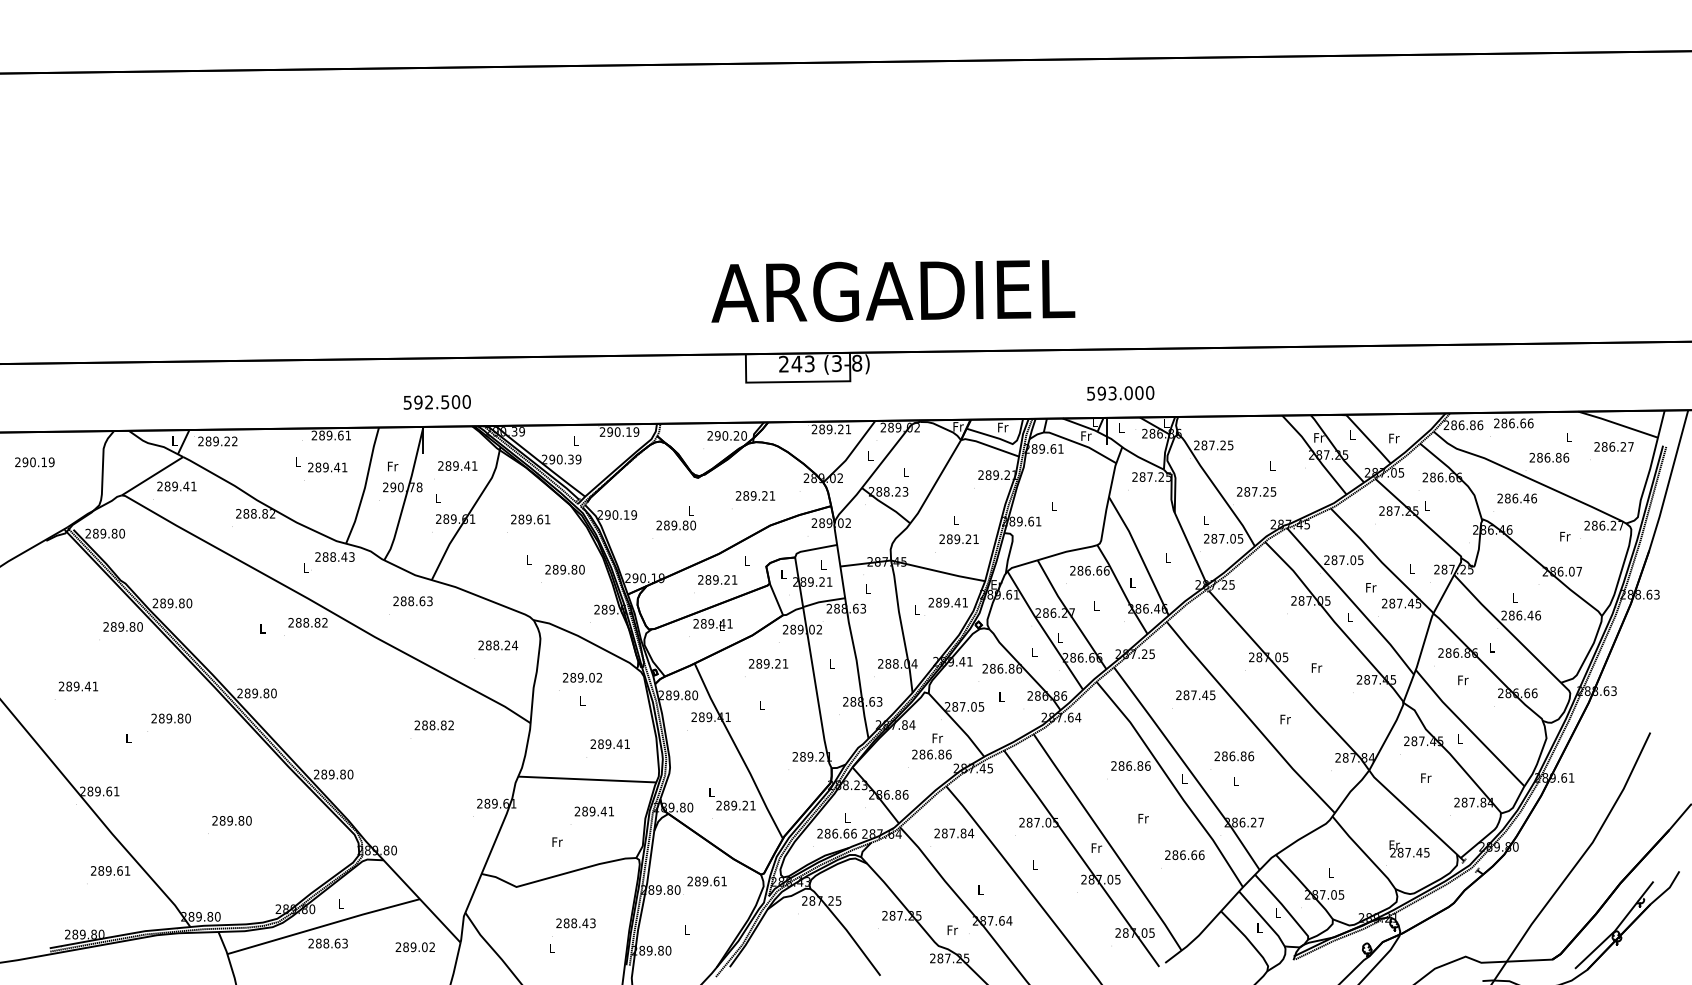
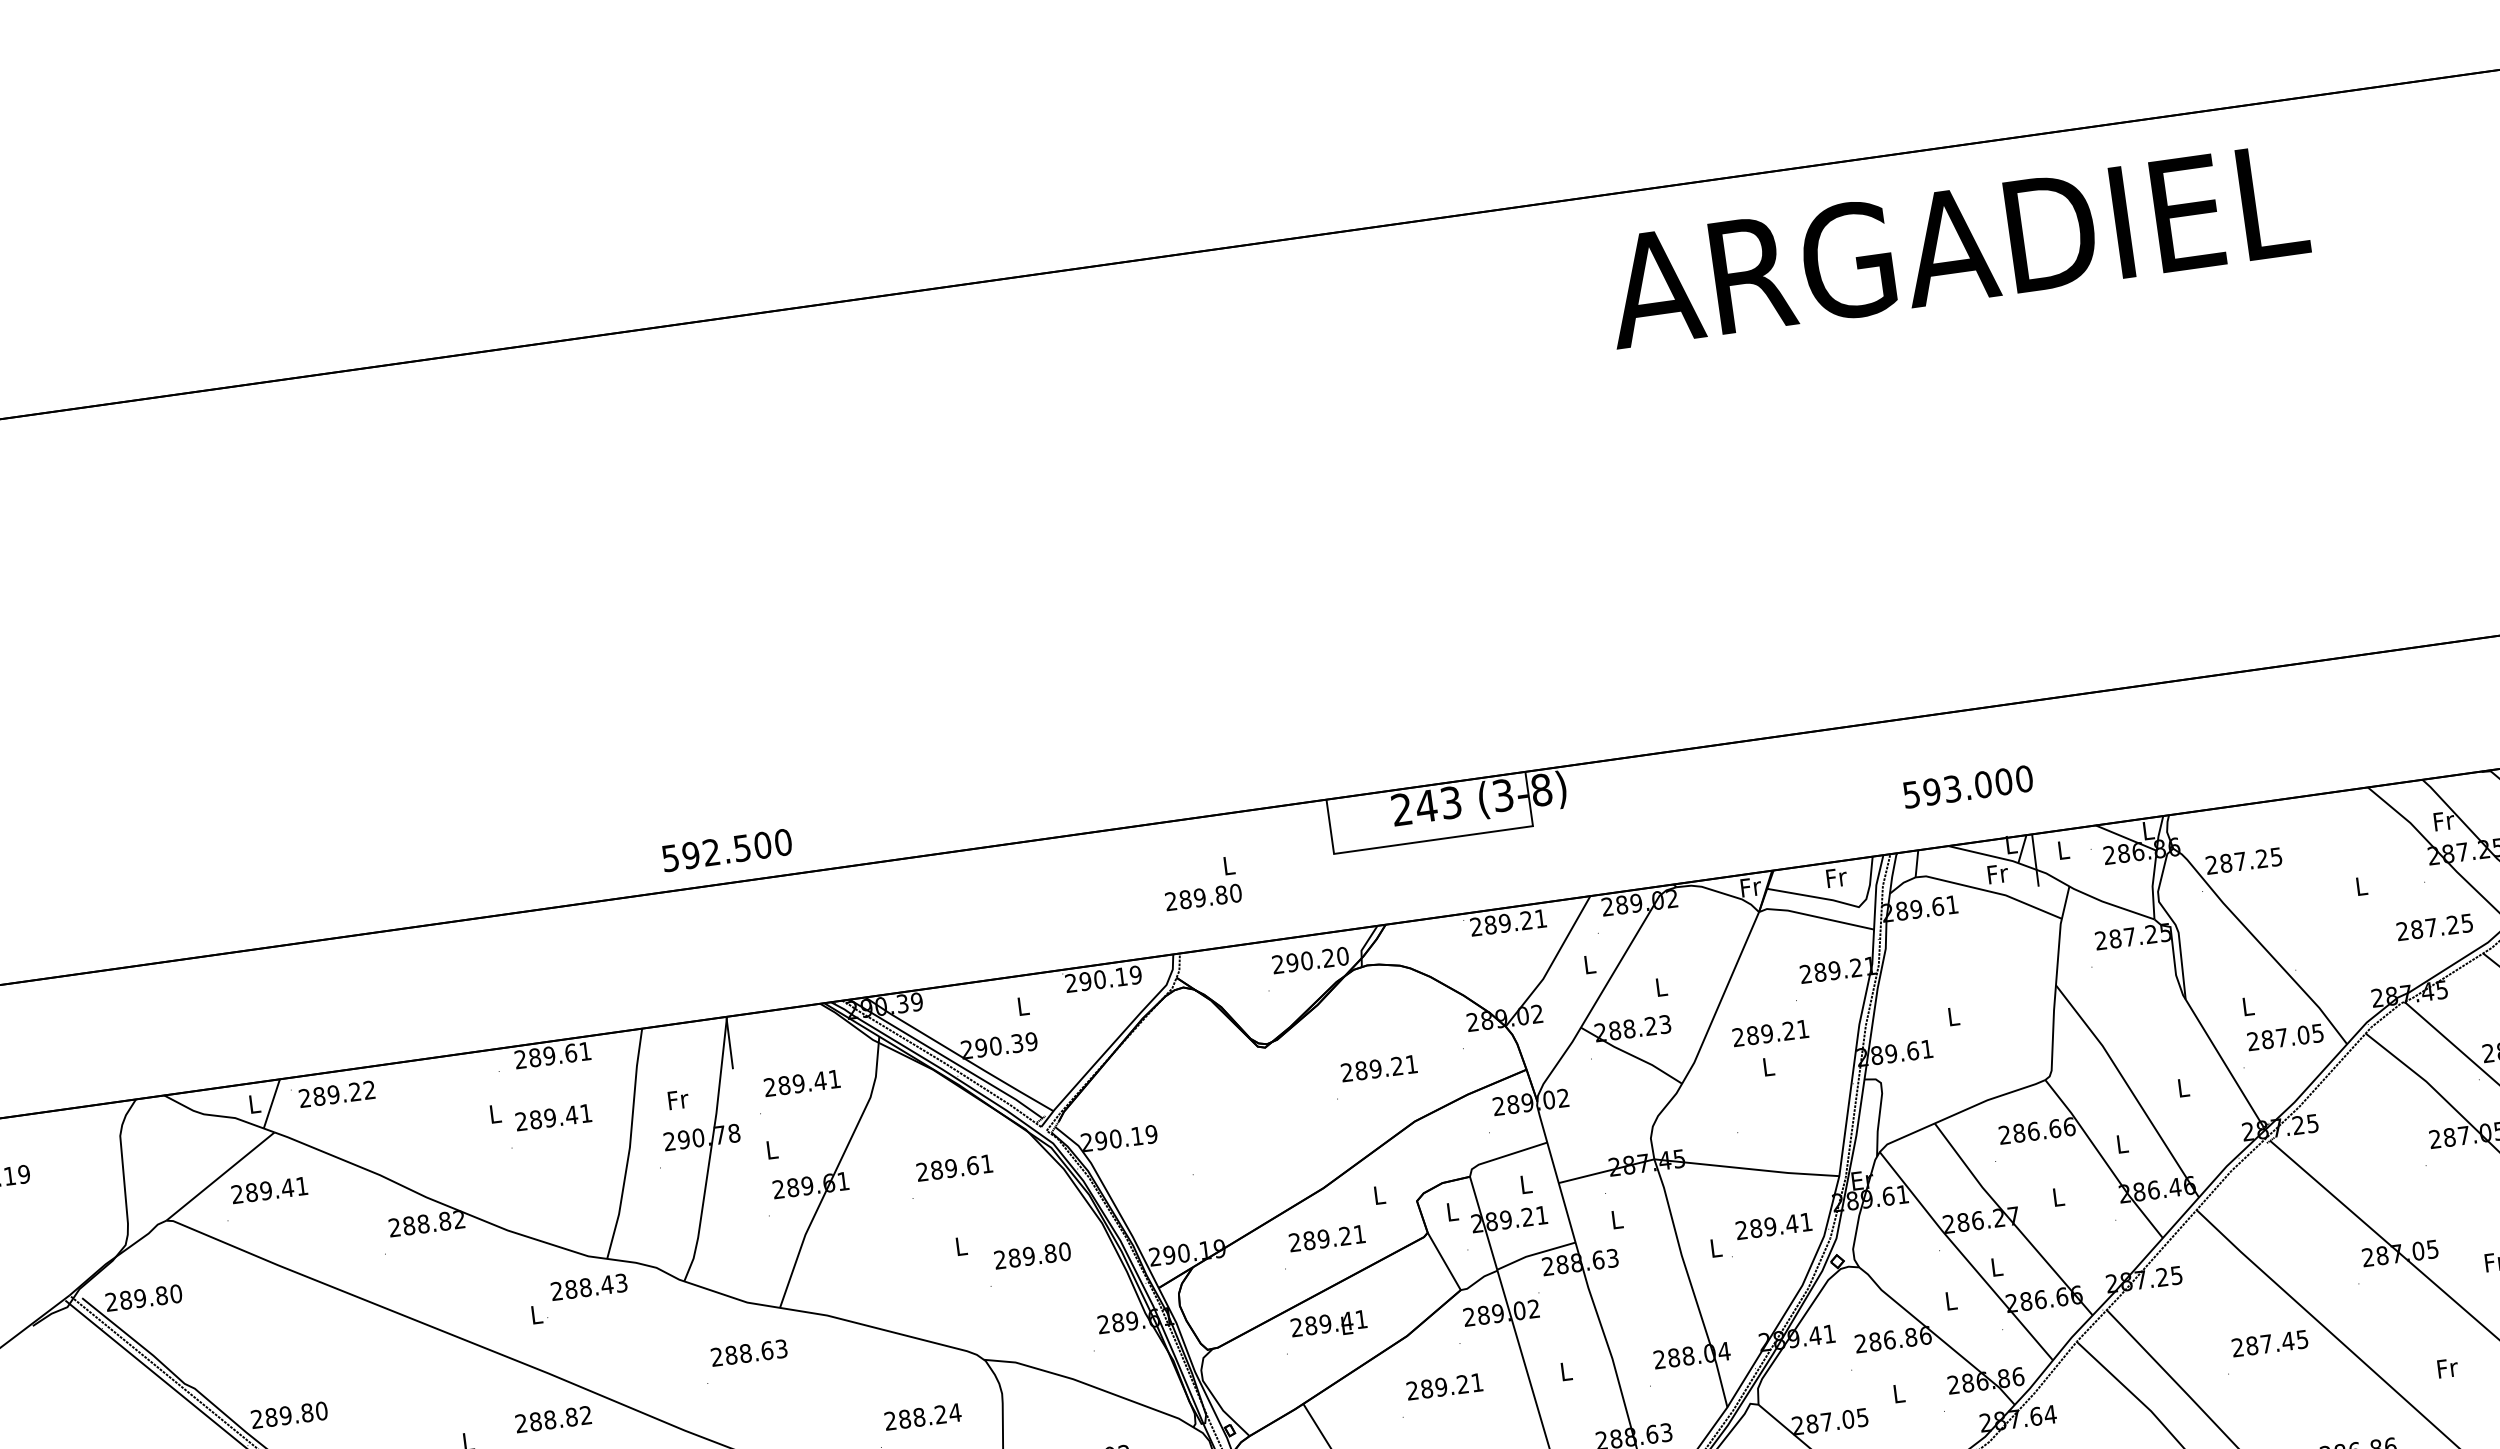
text: (893, 291) -> (1957, 246), moved
text: (1120, 393) -> (1967, 787), moved
text: (436, 402) -> (725, 850), moved
text: (1256, 491) -> (2434, 926), moved
text: (676, 518) -> (1202, 883), moved
text: (958, 539) -> (1769, 1033), moved

